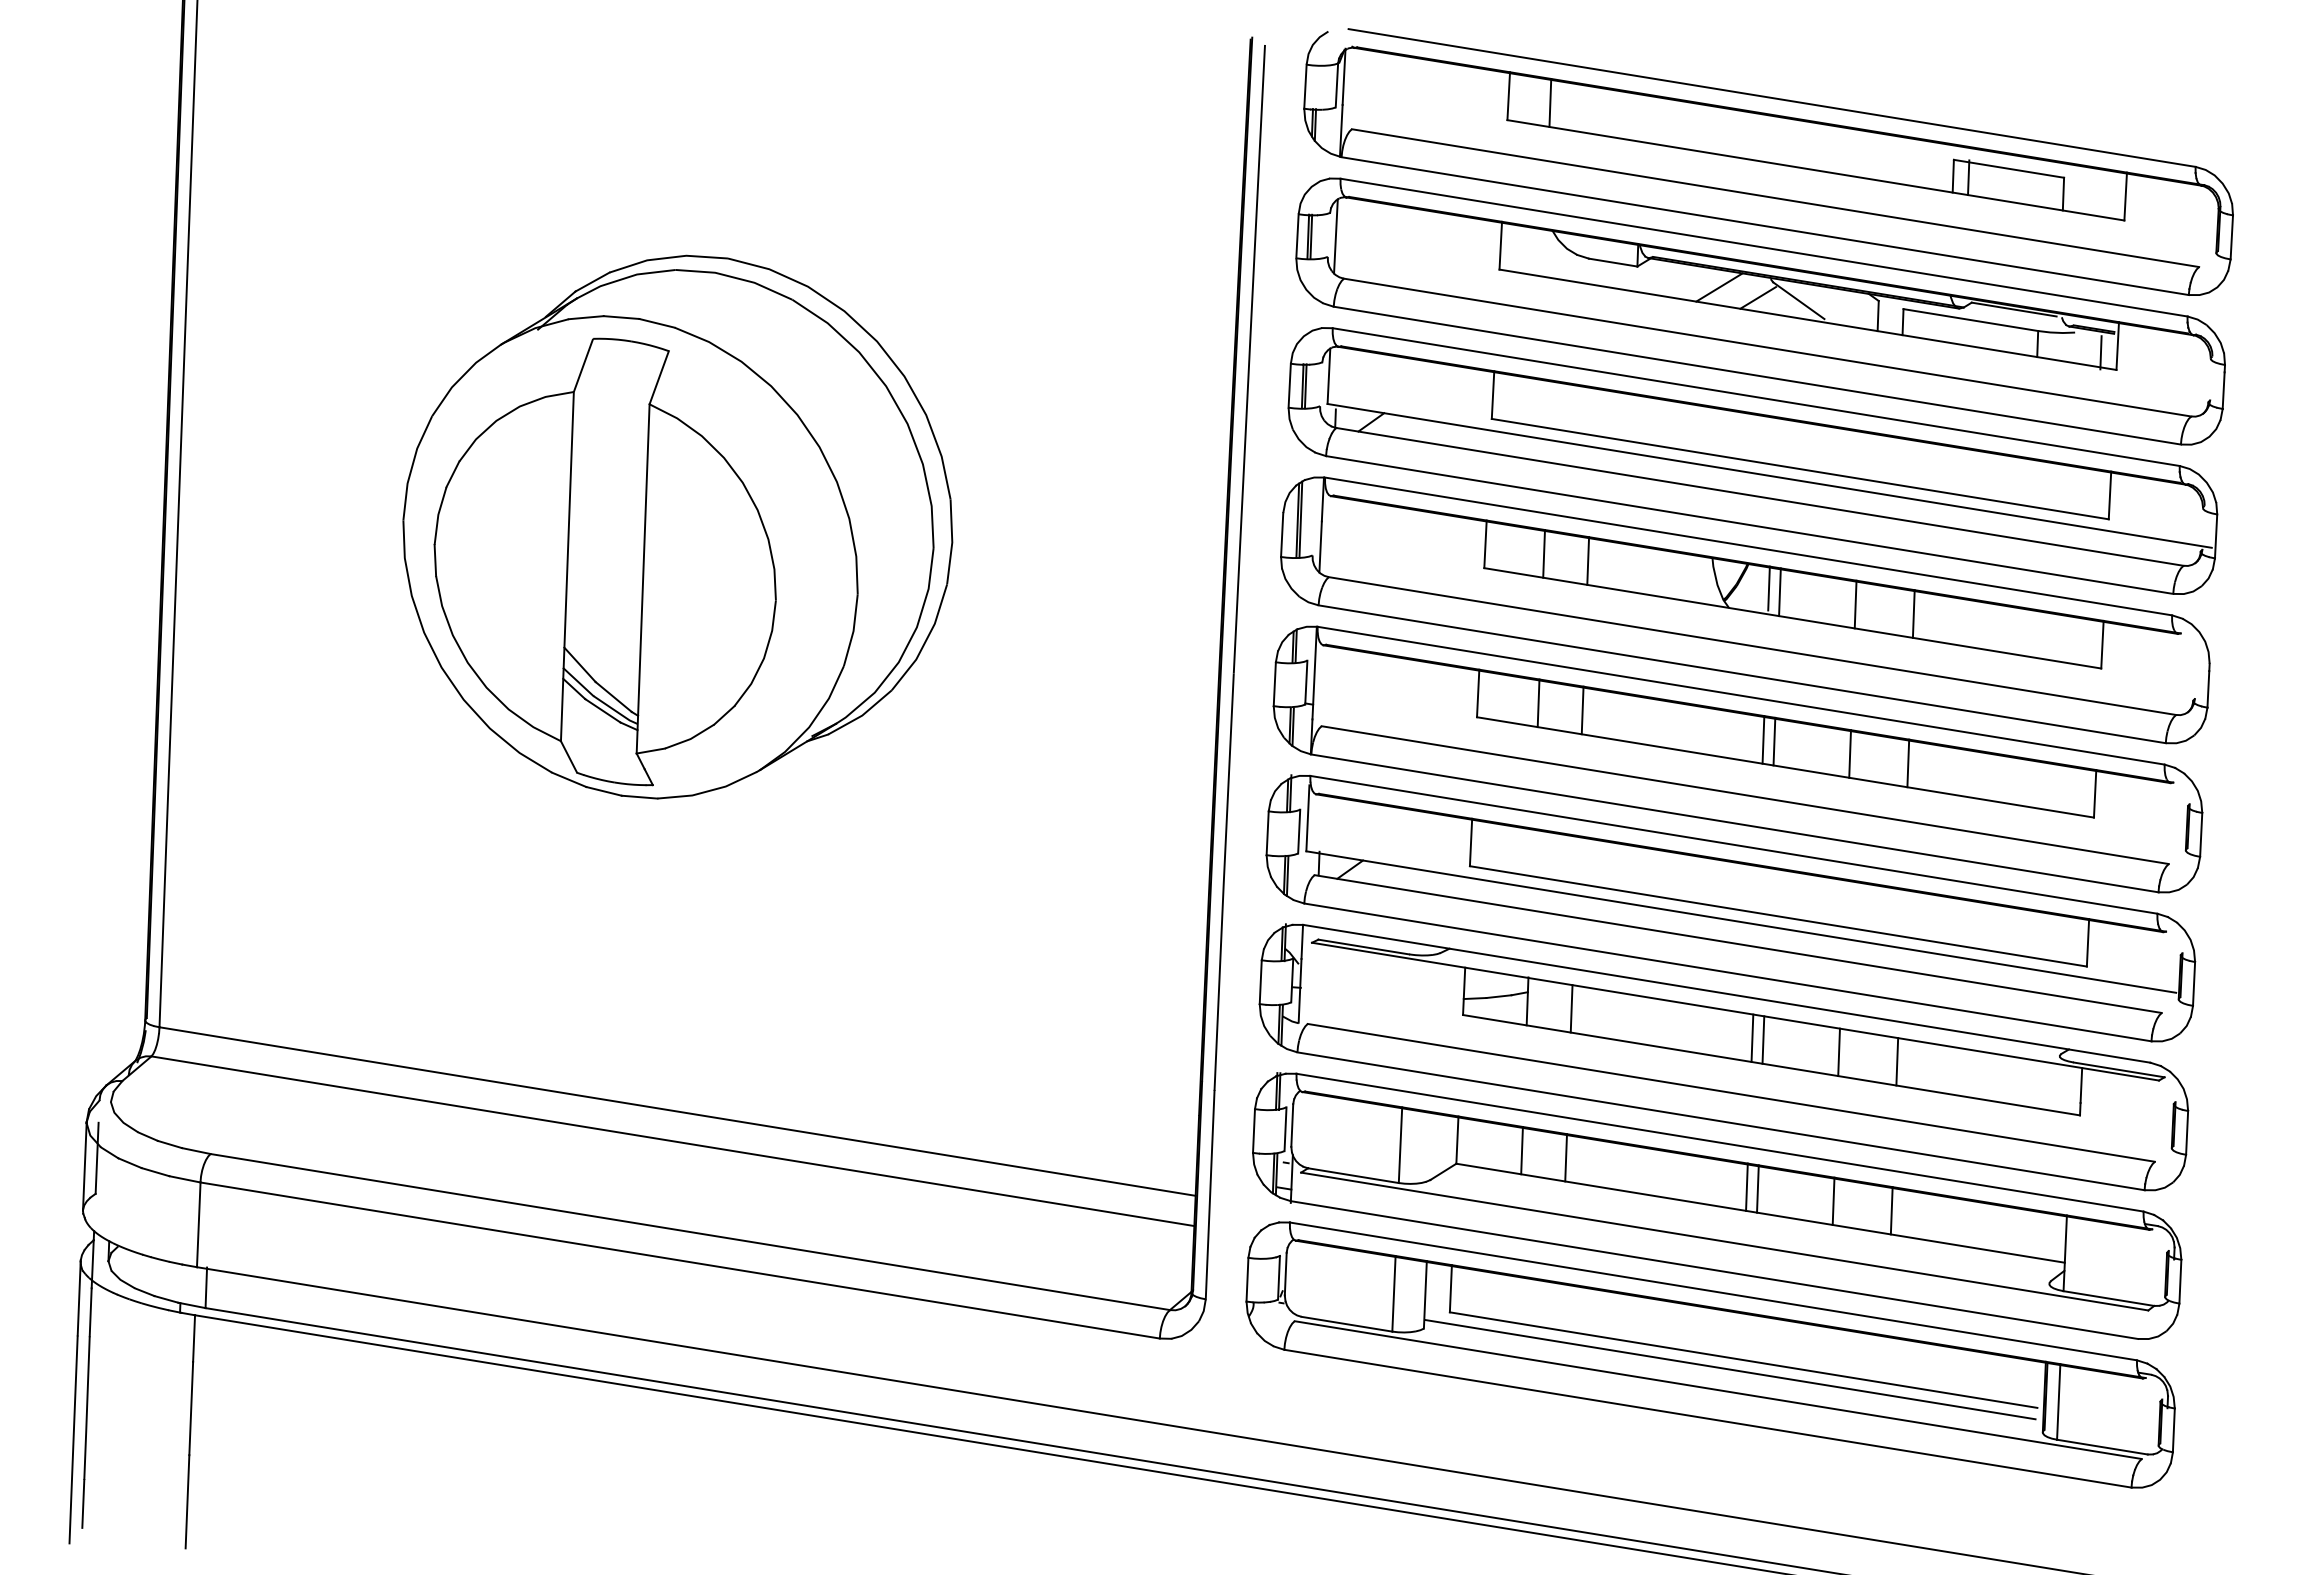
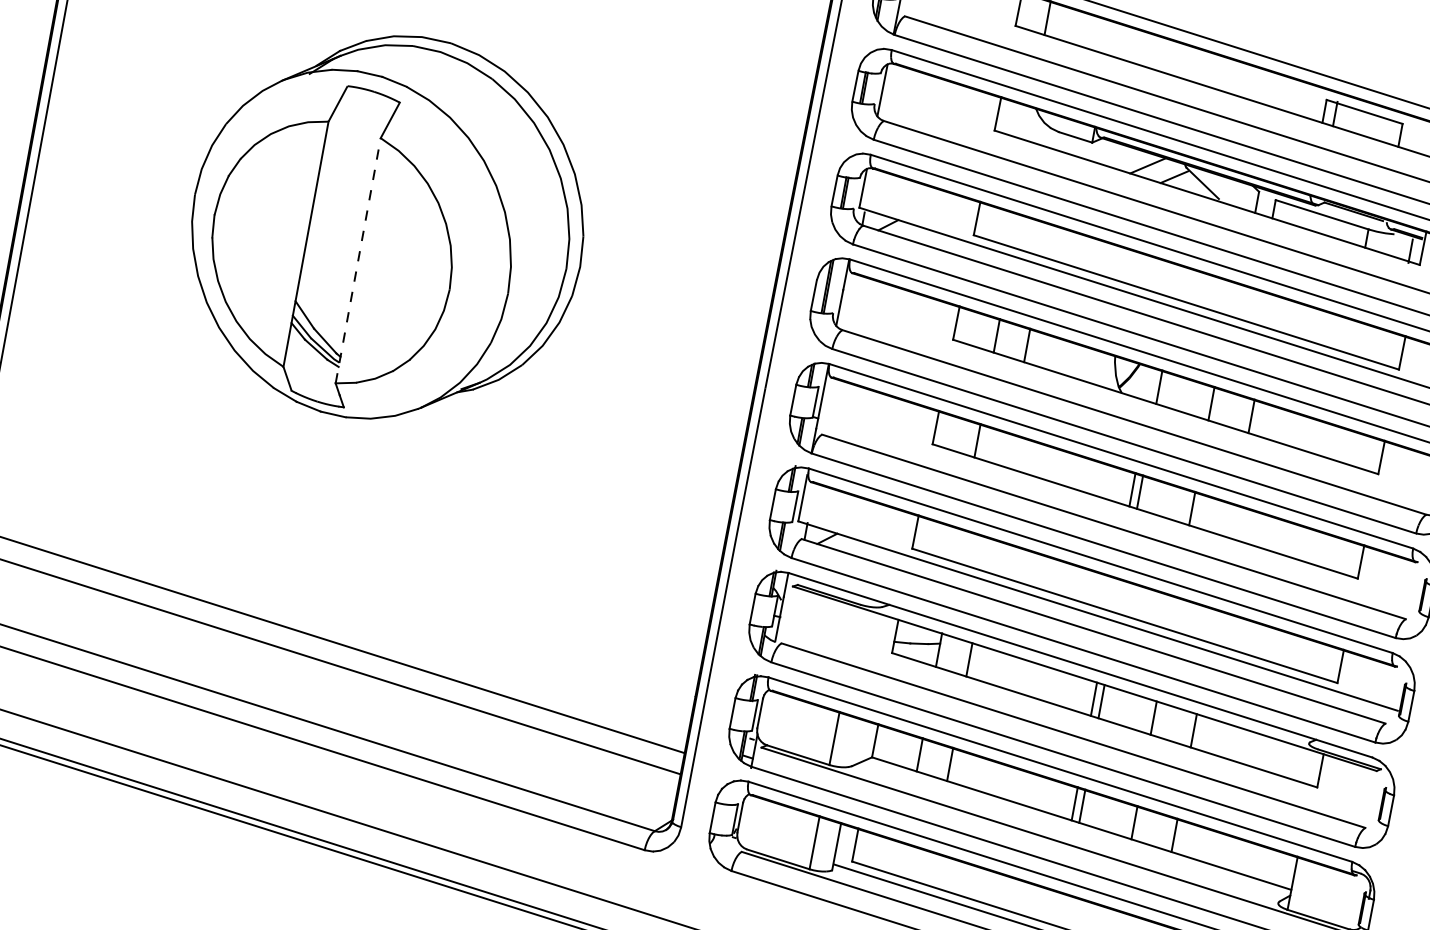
line: (643, 578) -> (358, 260), solid -> dashed
line: (1768, 588) -> (1151, 383), removed
line: (1582, 710) -> (1007, 450), removed
line: (1908, 763) -> (1232, 521), removed

